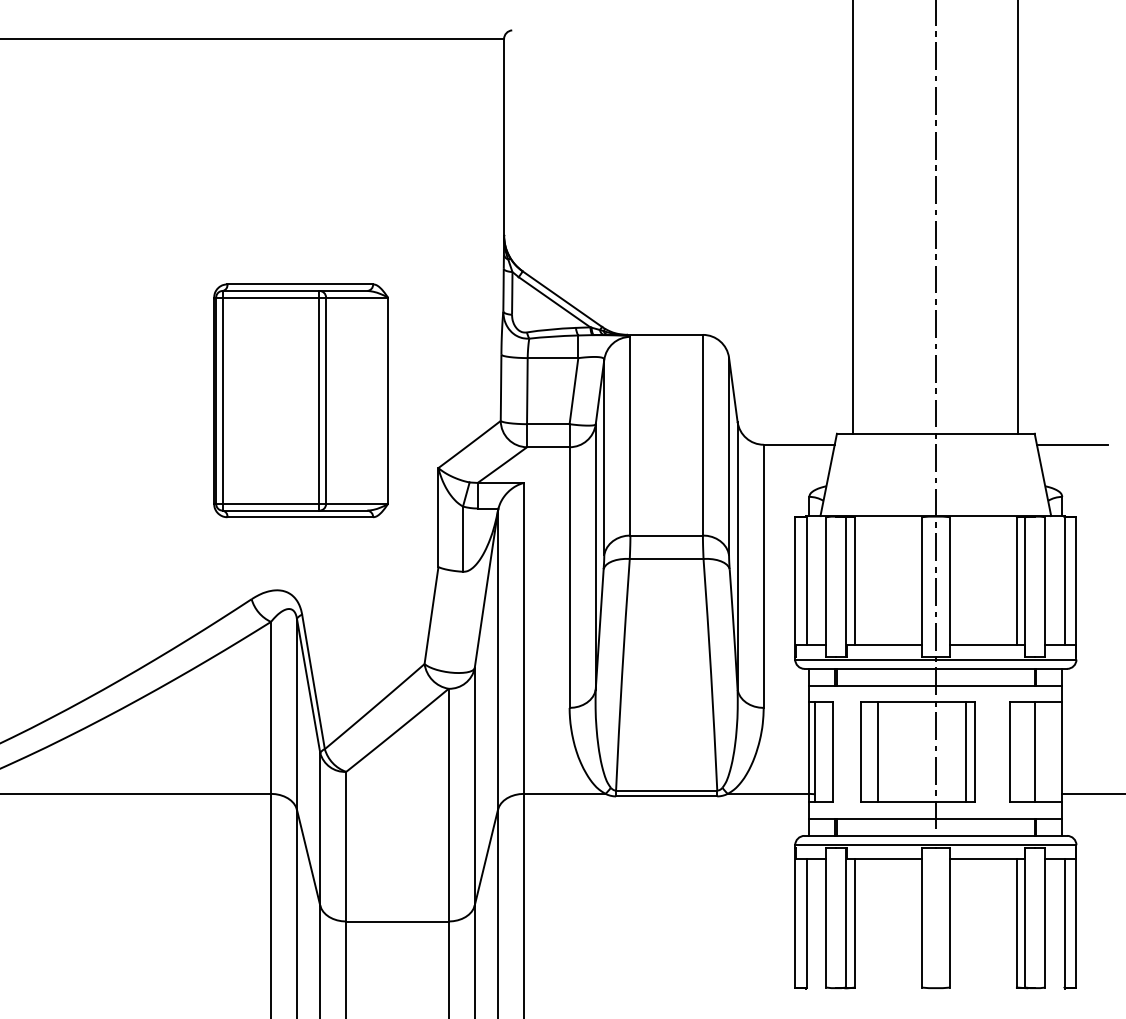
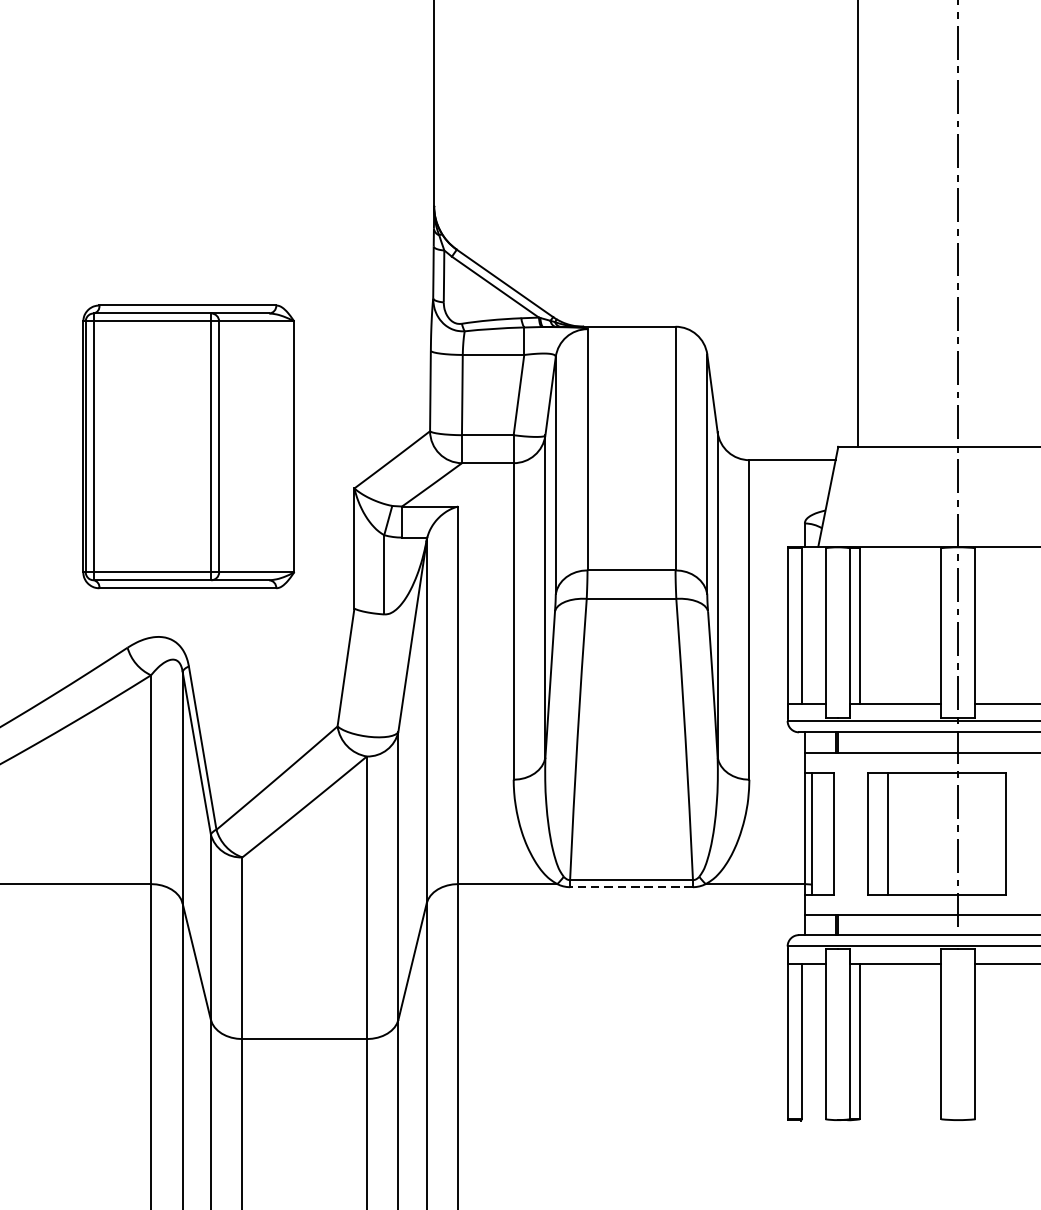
part: (300, 400) -> (188, 446), moved
line: (966, 752) -> (995, 833), removed
line: (666, 796) -> (631, 887), solid -> dashed

